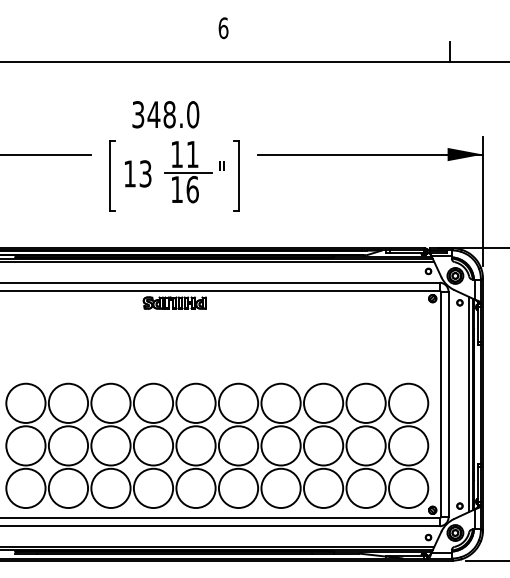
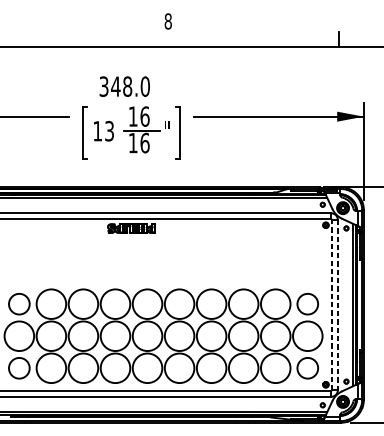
text: (223, 27) -> (168, 20), 6 -> 8
text: (192, 154) -> (144, 116), 11 -> 16
circle: (25, 402) -> (19, 303), size x0.7
circle: (408, 402) -> (307, 303), size x0.7
line: (440, 404) -> (331, 305), solid -> dashed
line: (448, 404) -> (337, 305), solid -> dashed
circle: (25, 488) -> (19, 368), size x0.7
circle: (408, 488) -> (307, 368), size x0.7

